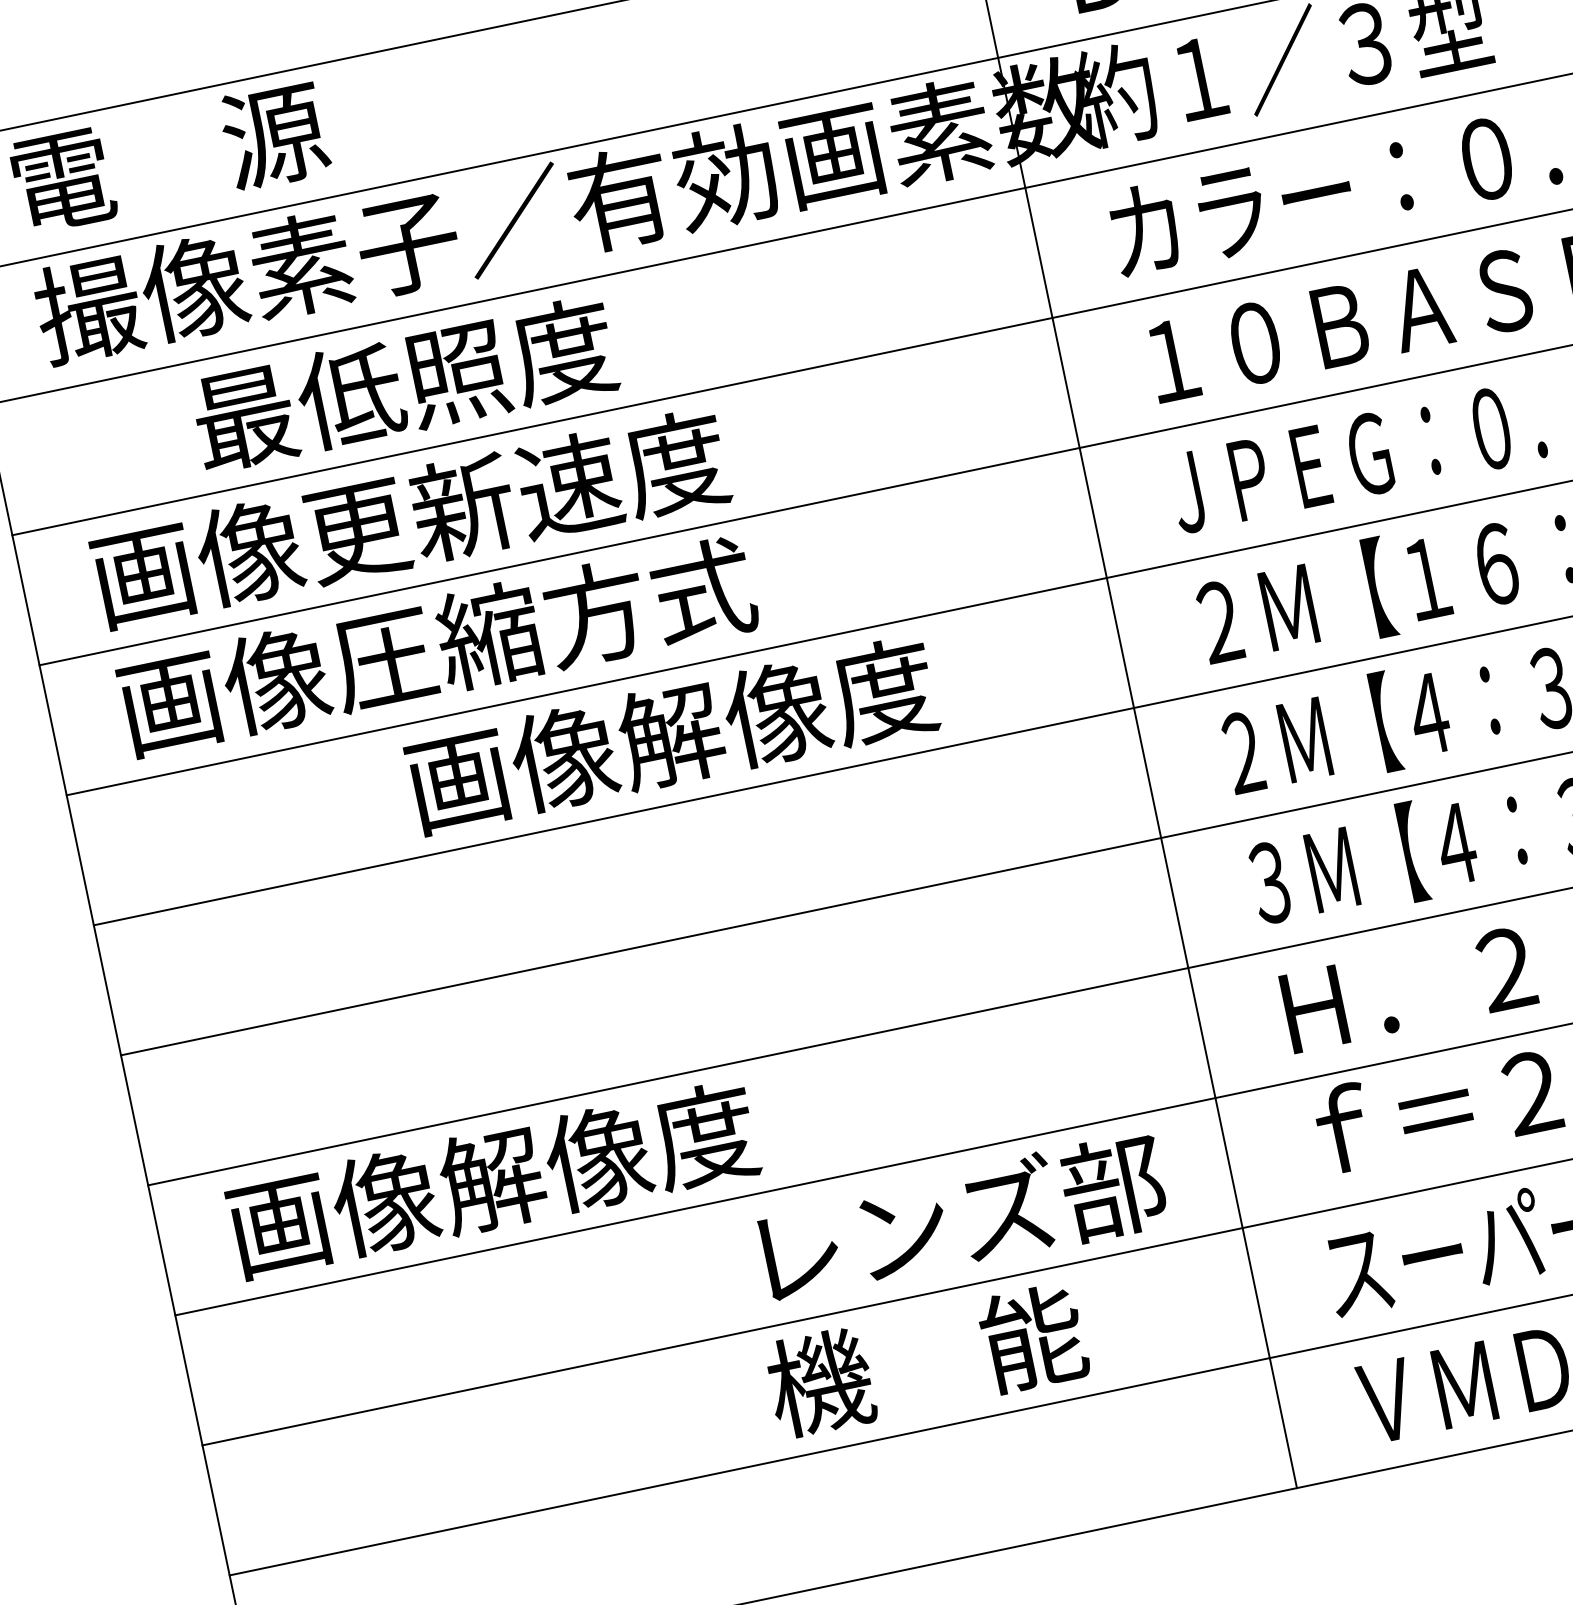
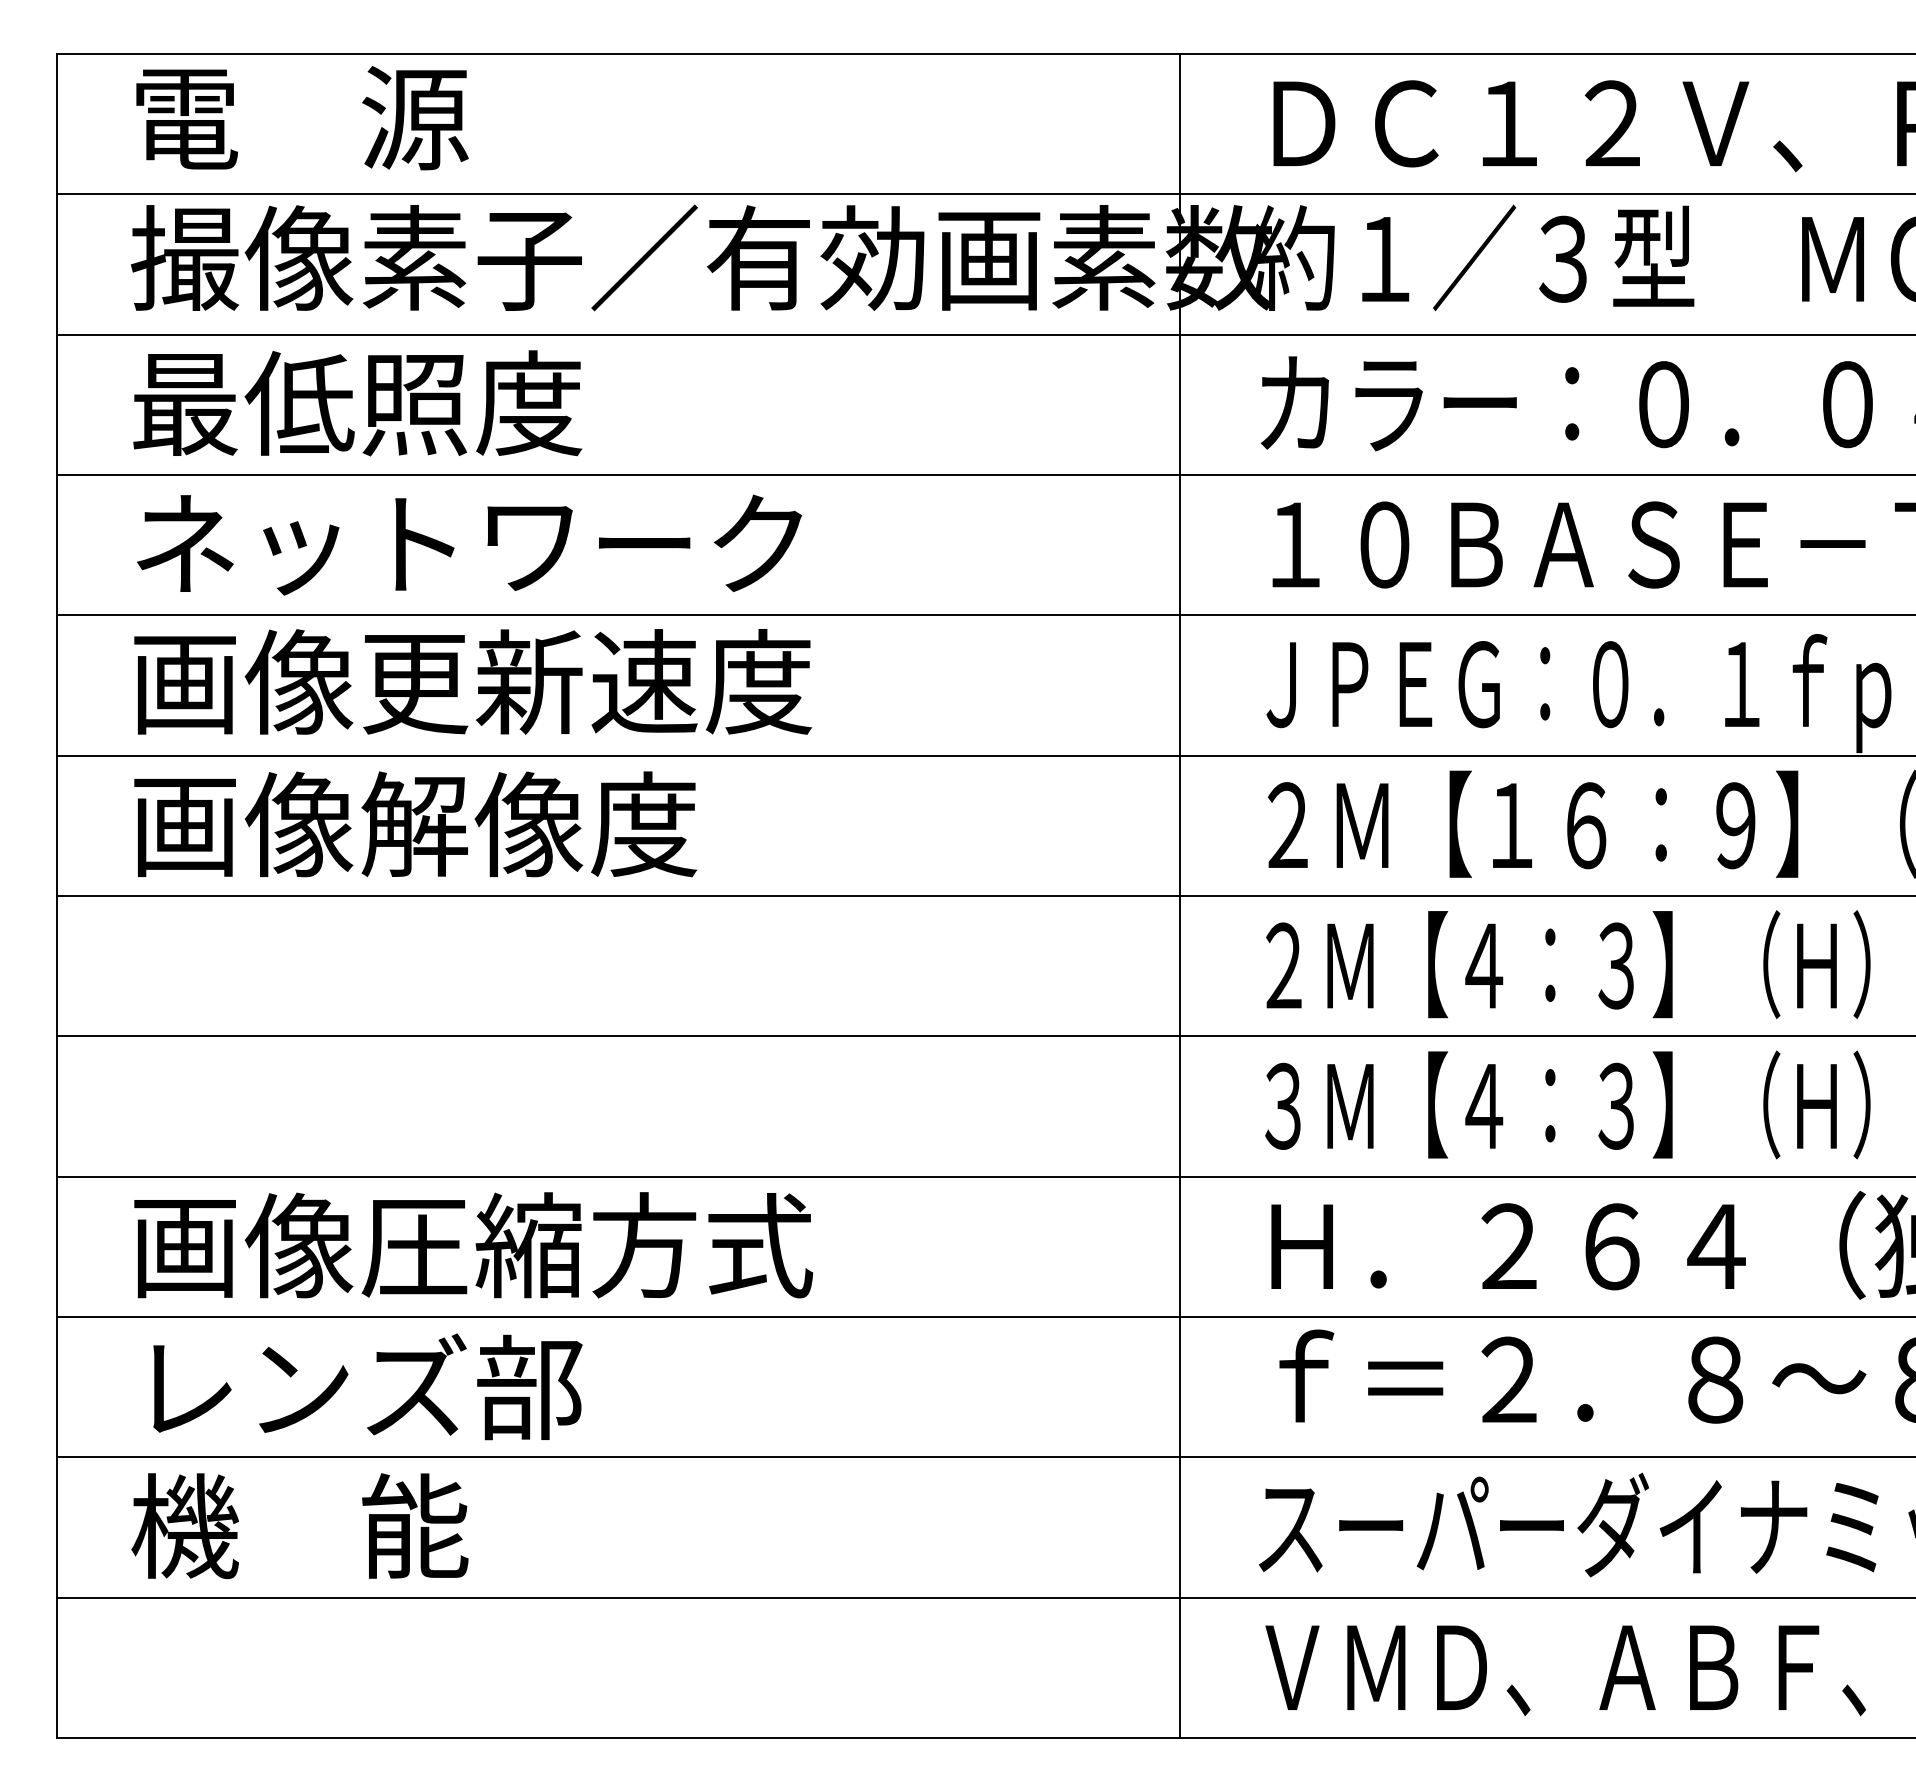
text: (404, 384) -> (357, 403), moved
text: (411, 518) -> (473, 543), 画像更新速度 -> ネットワーク
text: (543, 624) -> (587, 681), 画像圧縮方式 -> 画像更新速度
text: (671, 735) -> (415, 824), moved
text: (652, 1146) -> (587, 1245), 画像解像度 -> 画像圧縮方式
text: (963, 1217) -> (367, 1386), moved
text: (926, 1360) -> (299, 1526), moved

